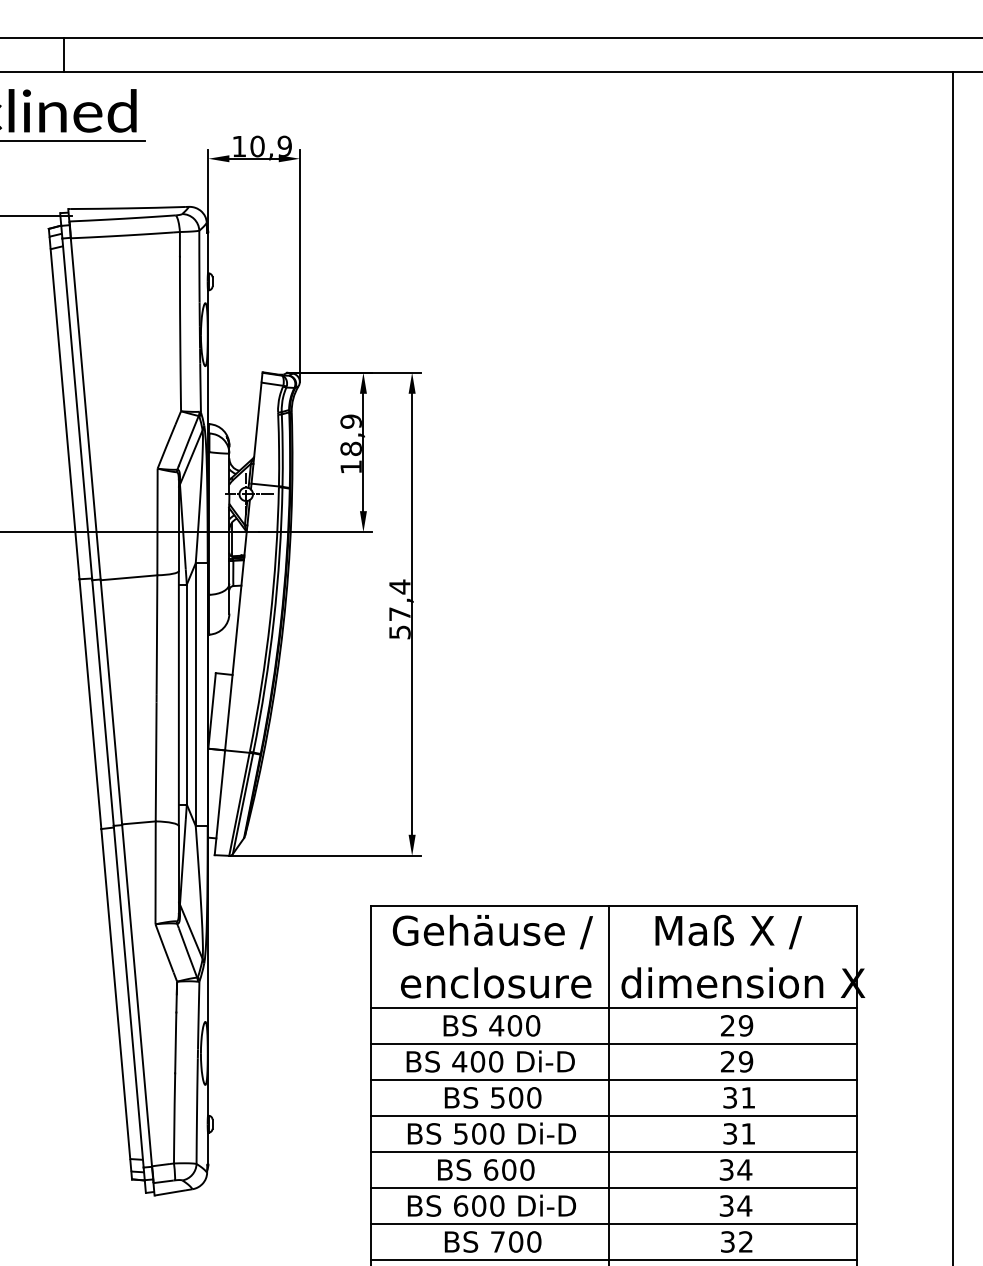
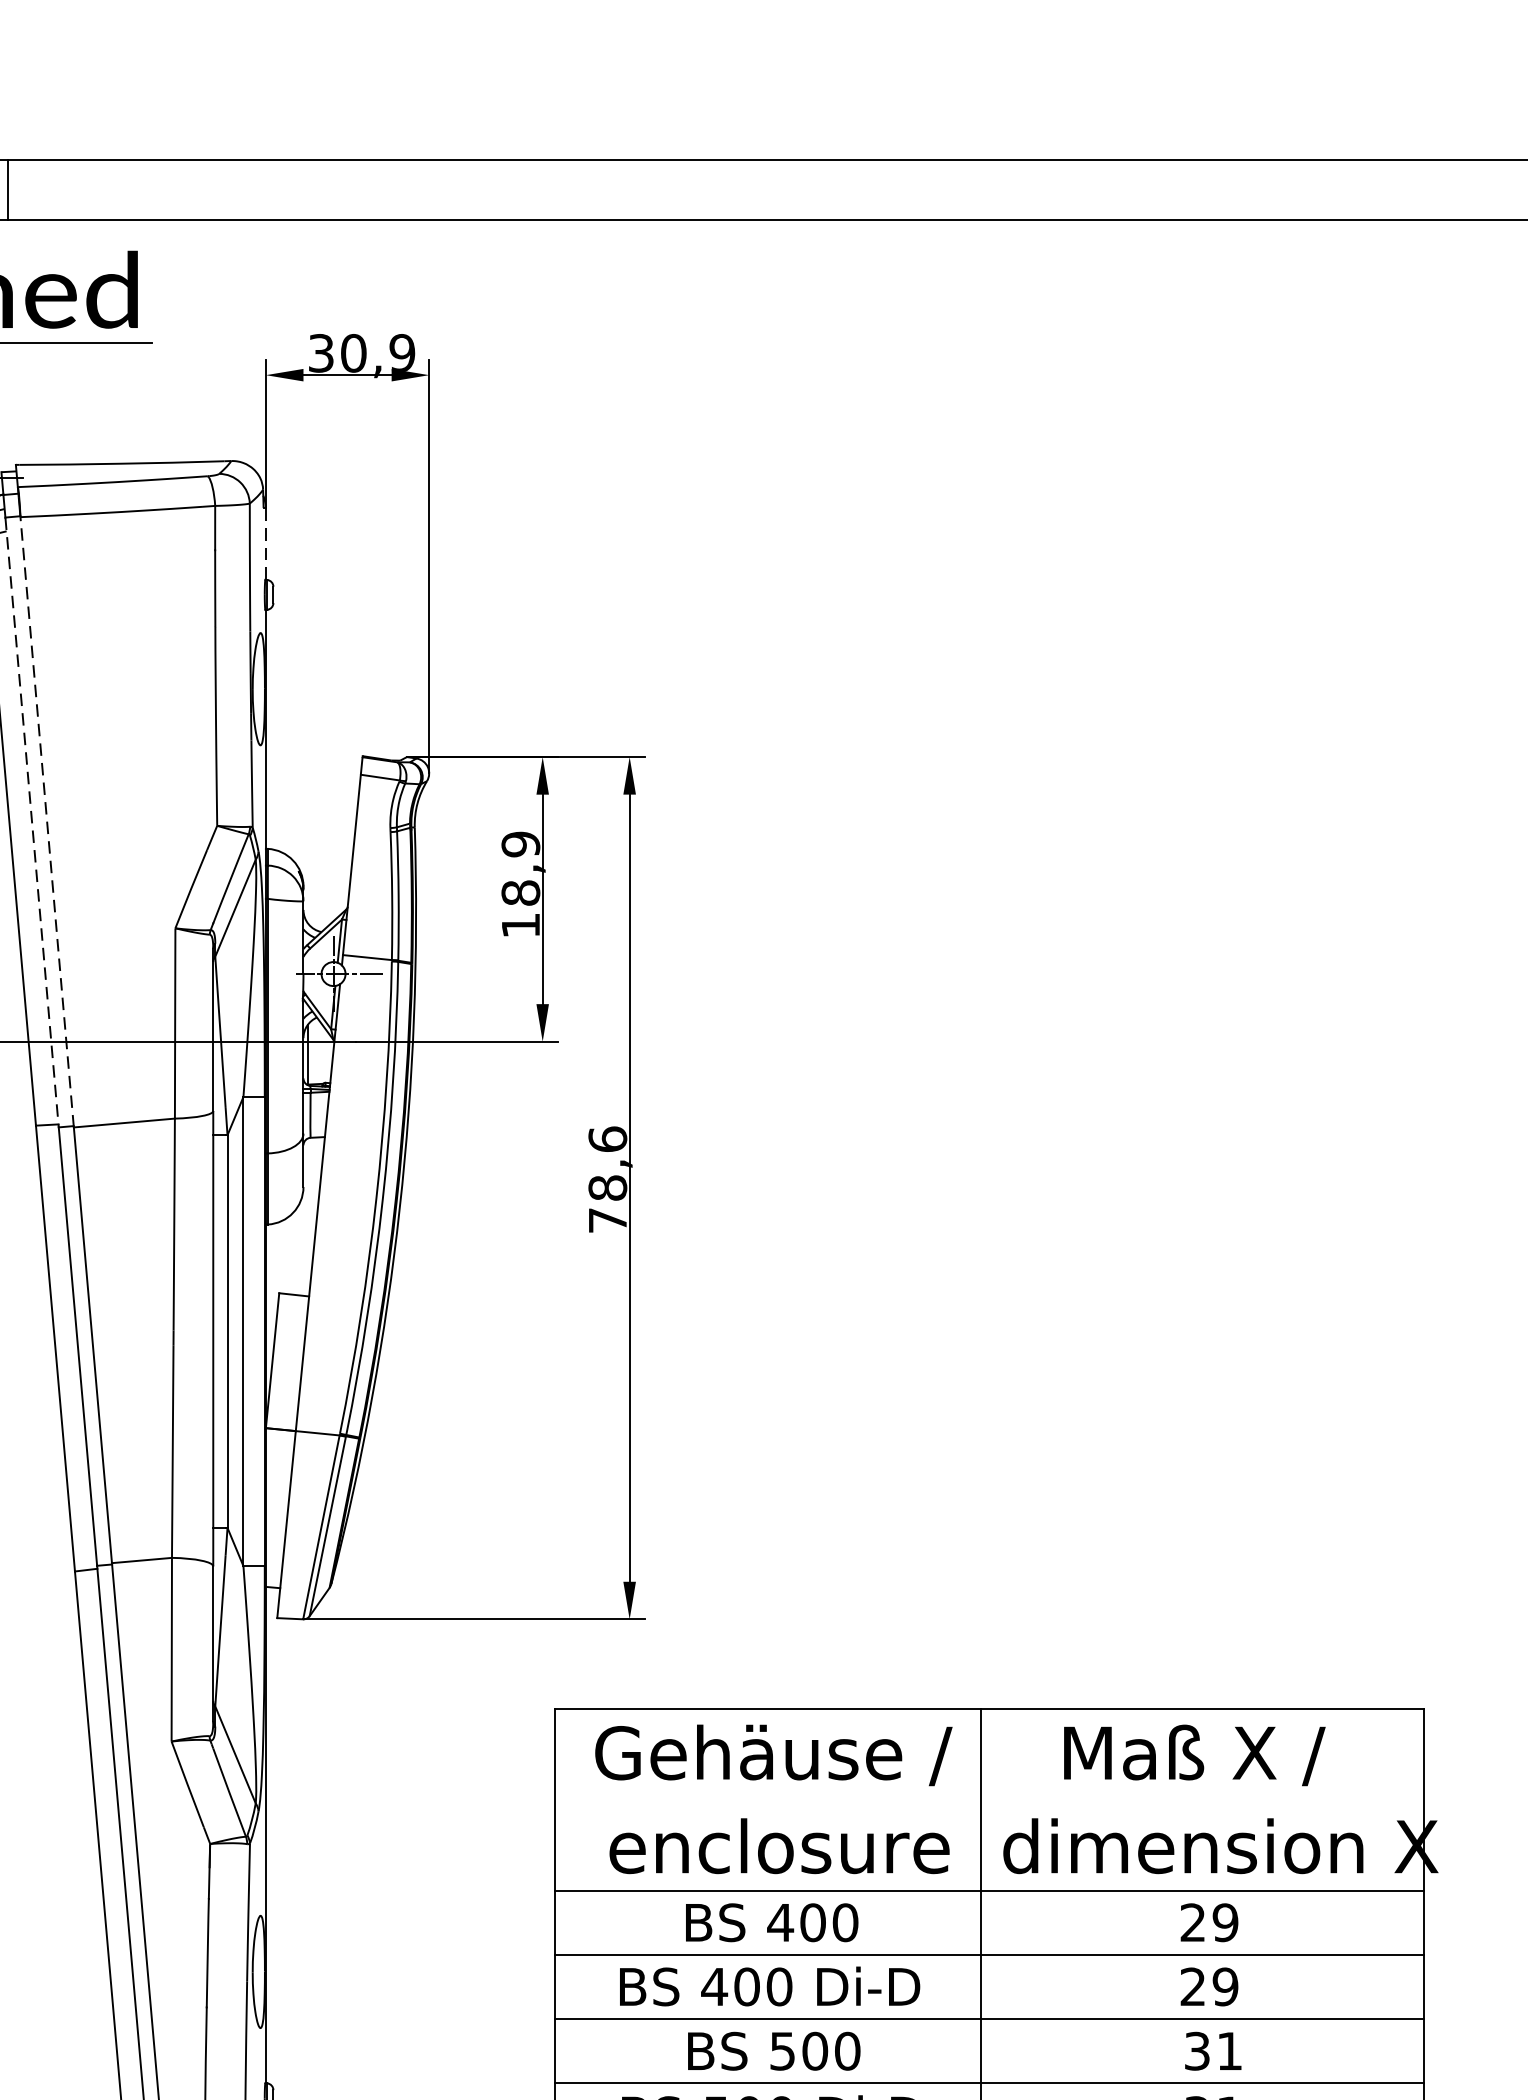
text: (239, 146) -> (321, 353), 10,9 -> 30,9
line: (208, 252) -> (266, 542), solid -> dashed
line: (77, 409) -> (32, 822), solid -> dashed
line: (85, 409) -> (46, 822), solid -> dashed
text: (399, 609) -> (607, 1179), 57,4 -> 78,6

